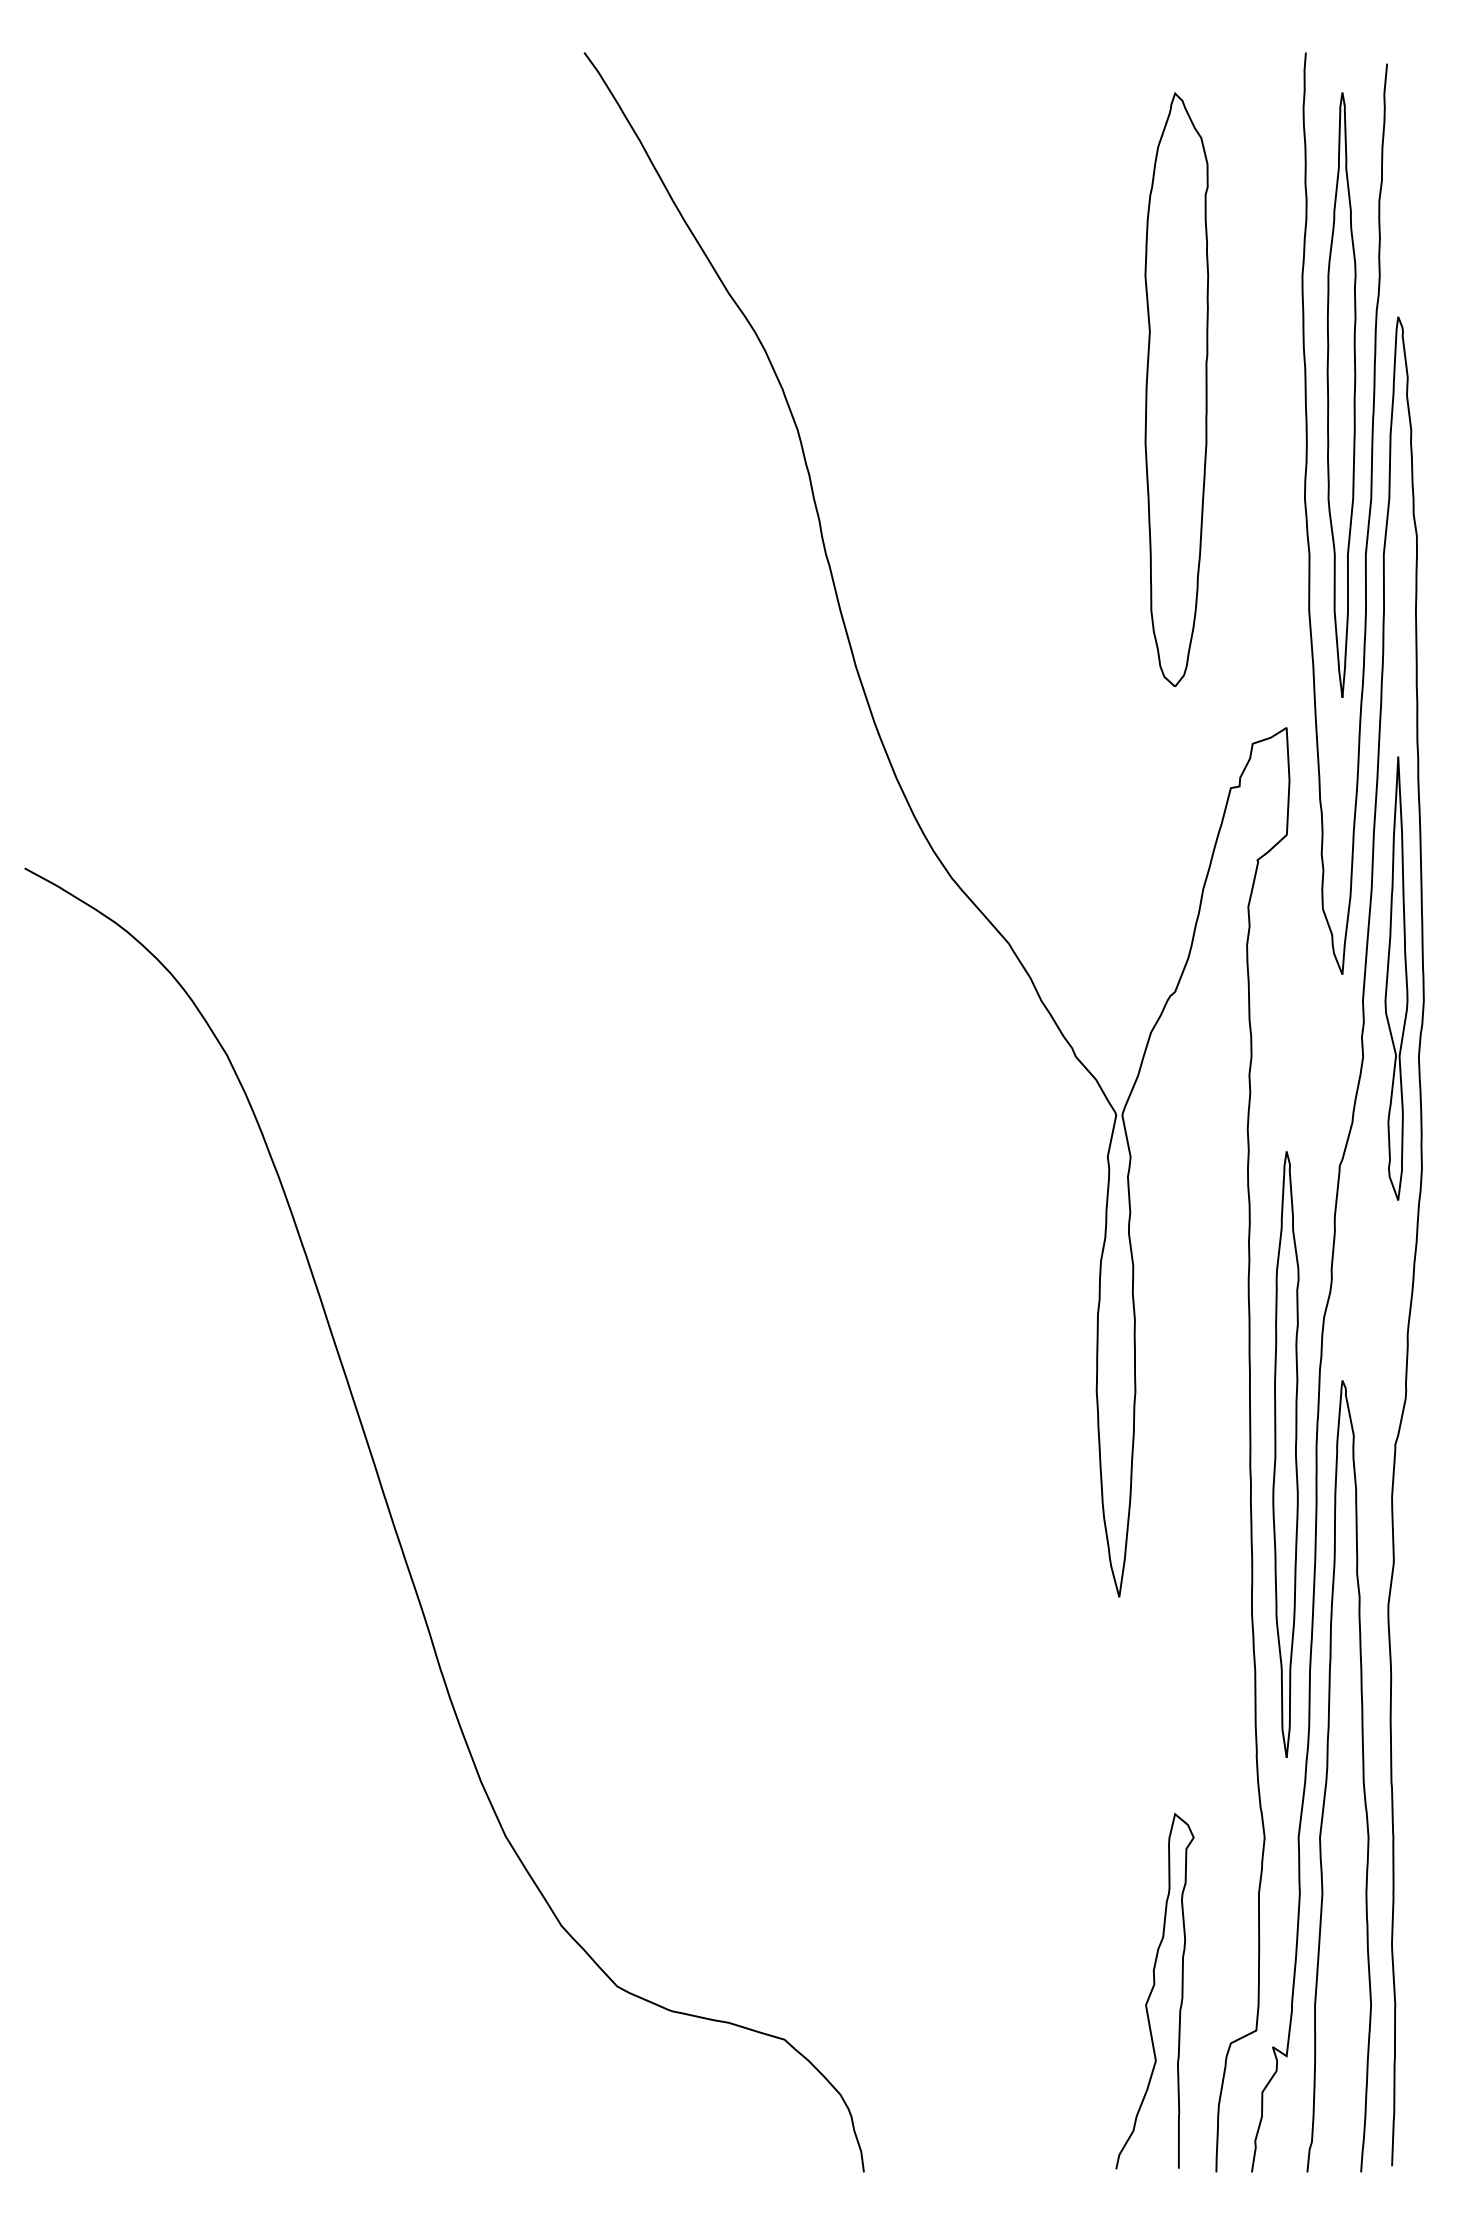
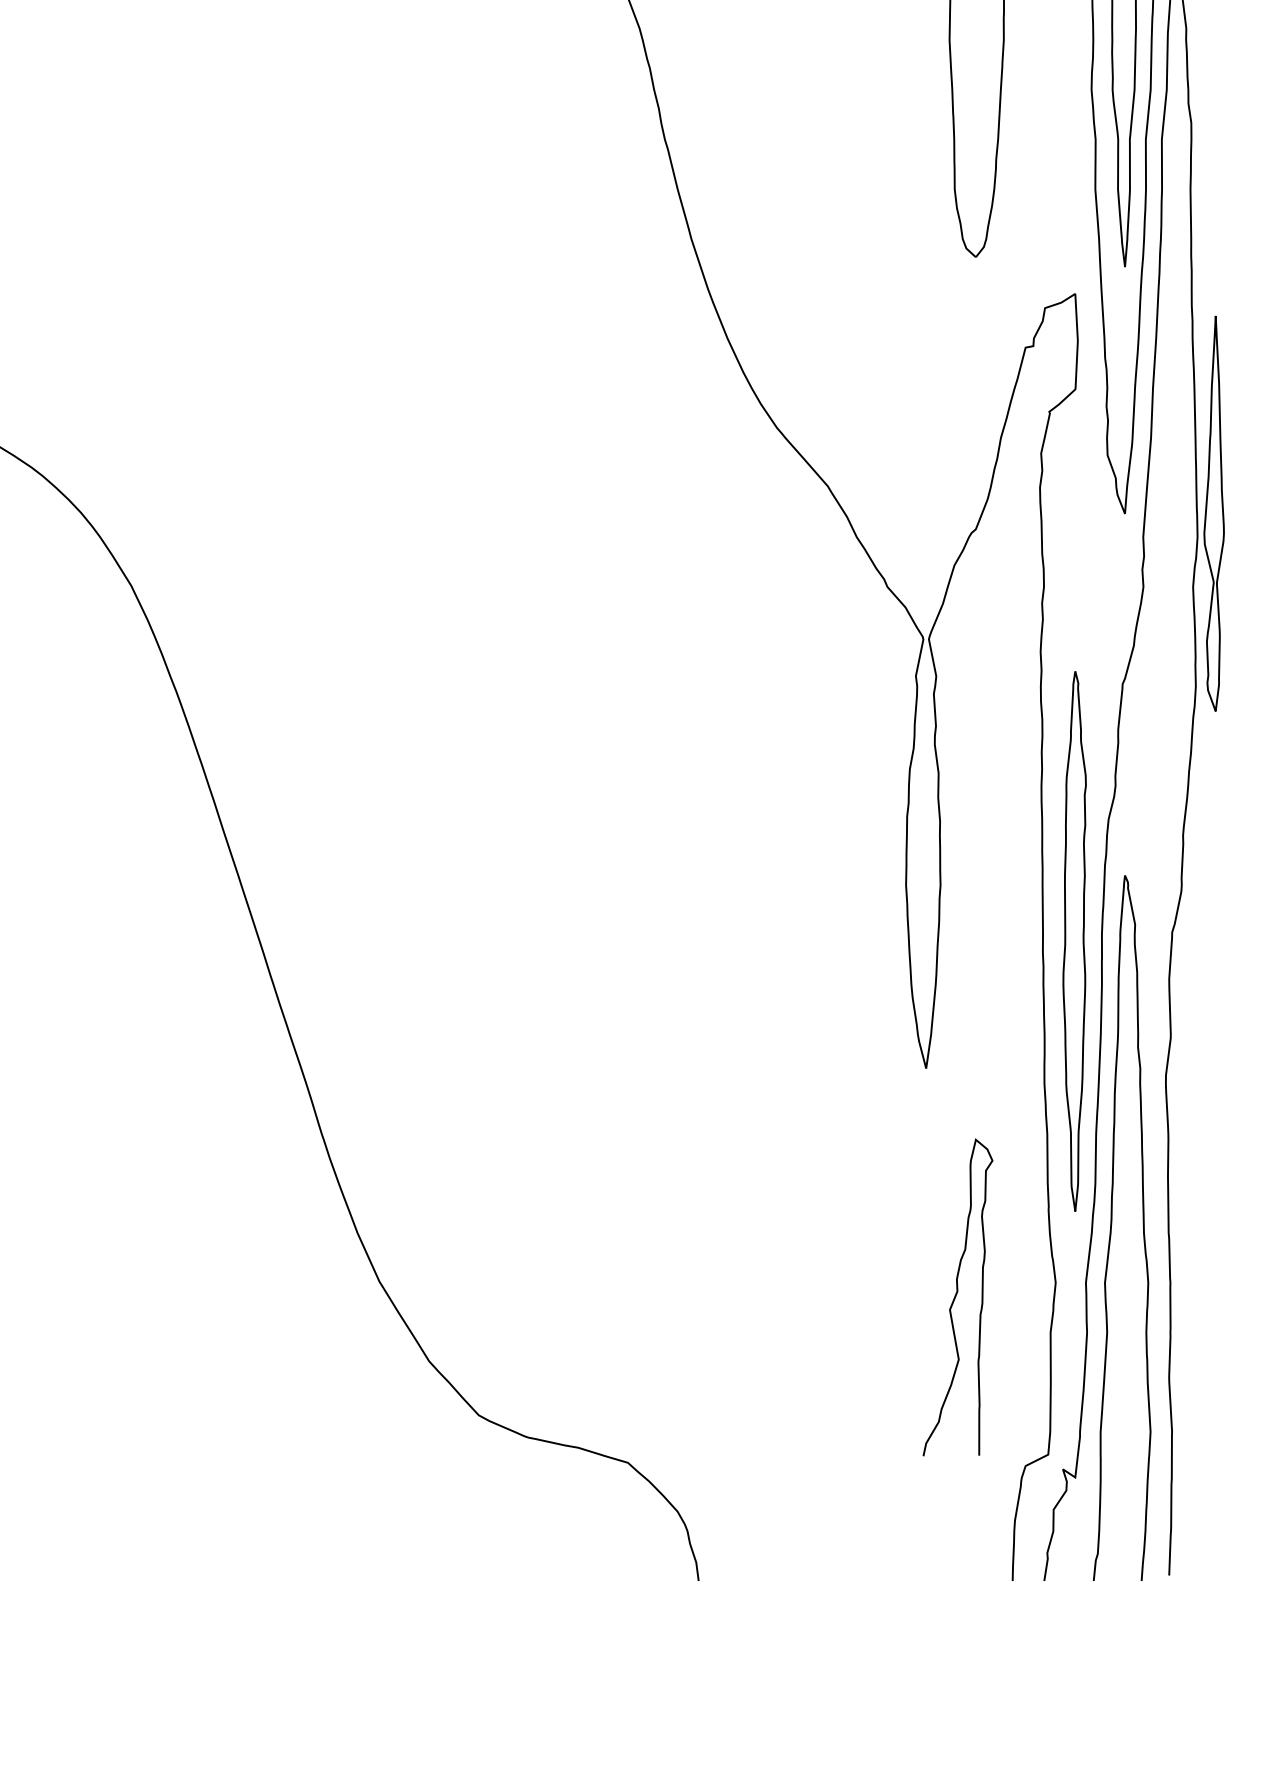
part: (1396, 978) -> (1214, 513), moved
curve: (1153, 1989) -> (956, 1295), moved

